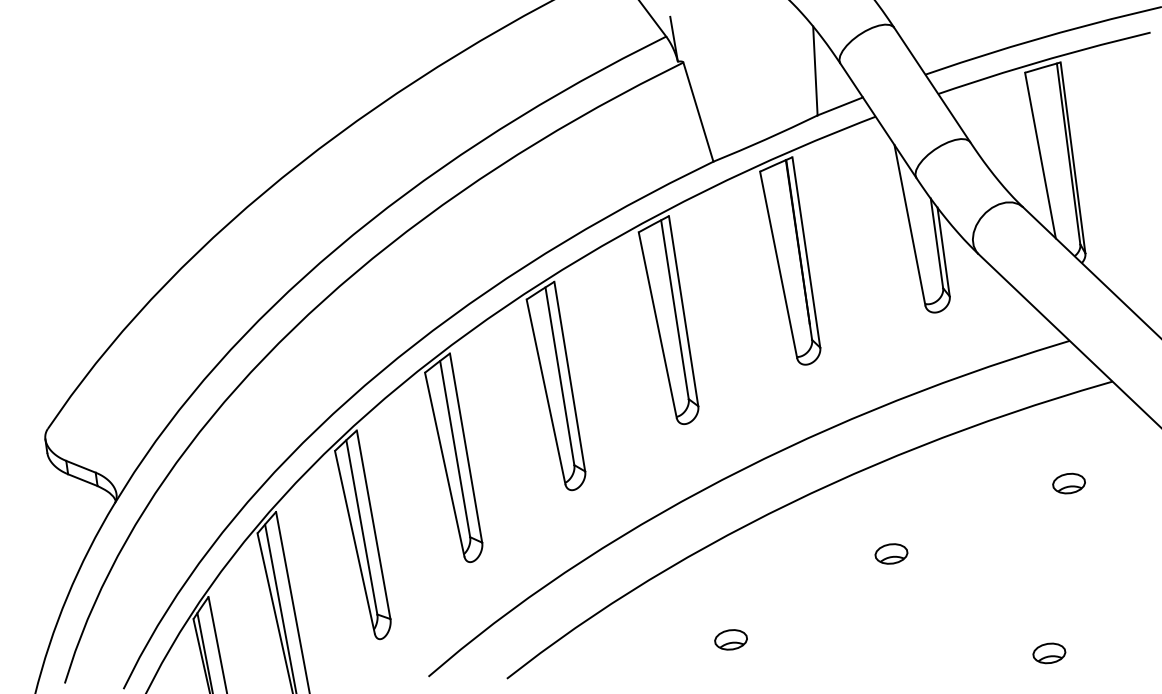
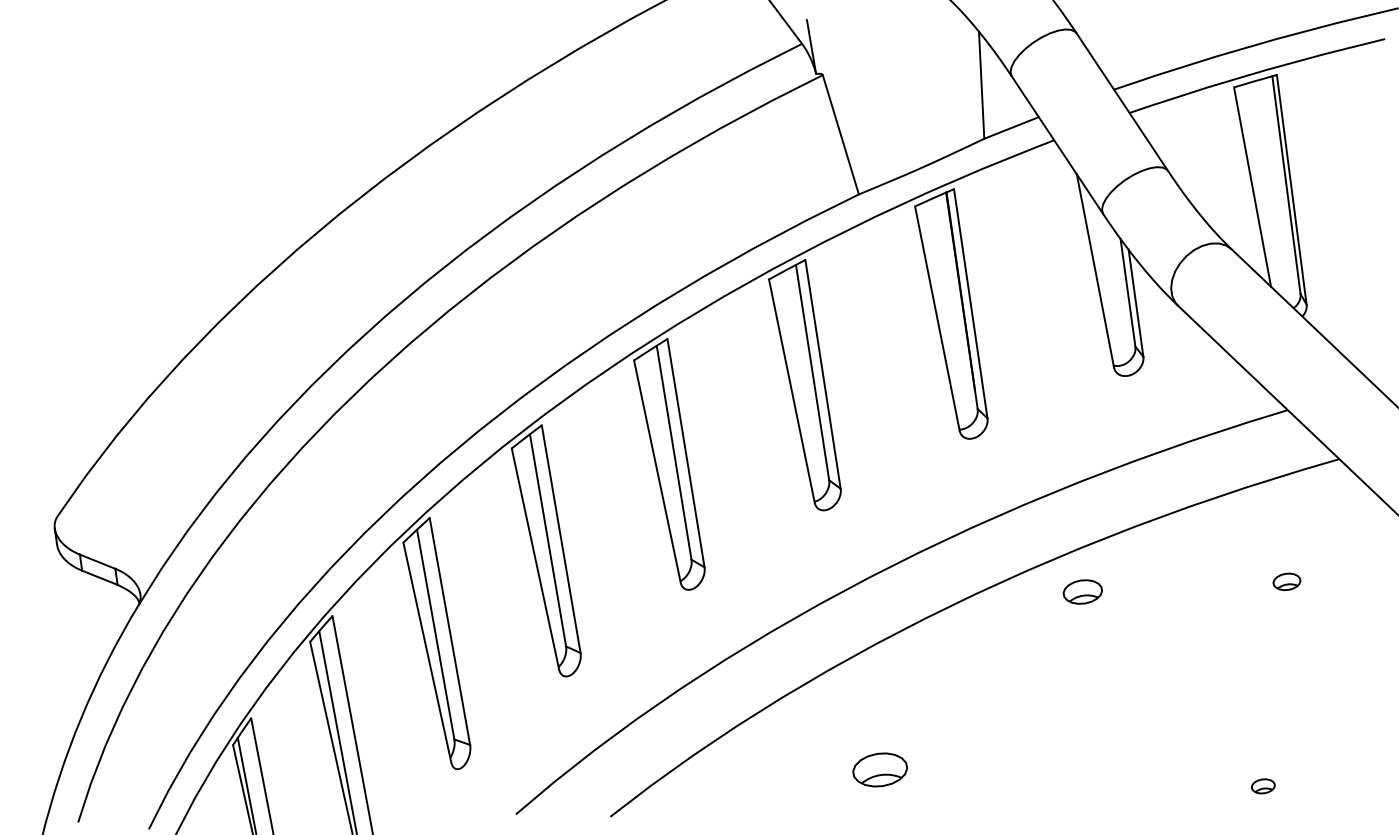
part: (1068, 483) -> (1286, 581), size x0.7
part: (891, 553) -> (1082, 591), moved
part: (730, 639) -> (879, 769), size x1.4
part: (1049, 653) -> (1263, 786), size x0.6

